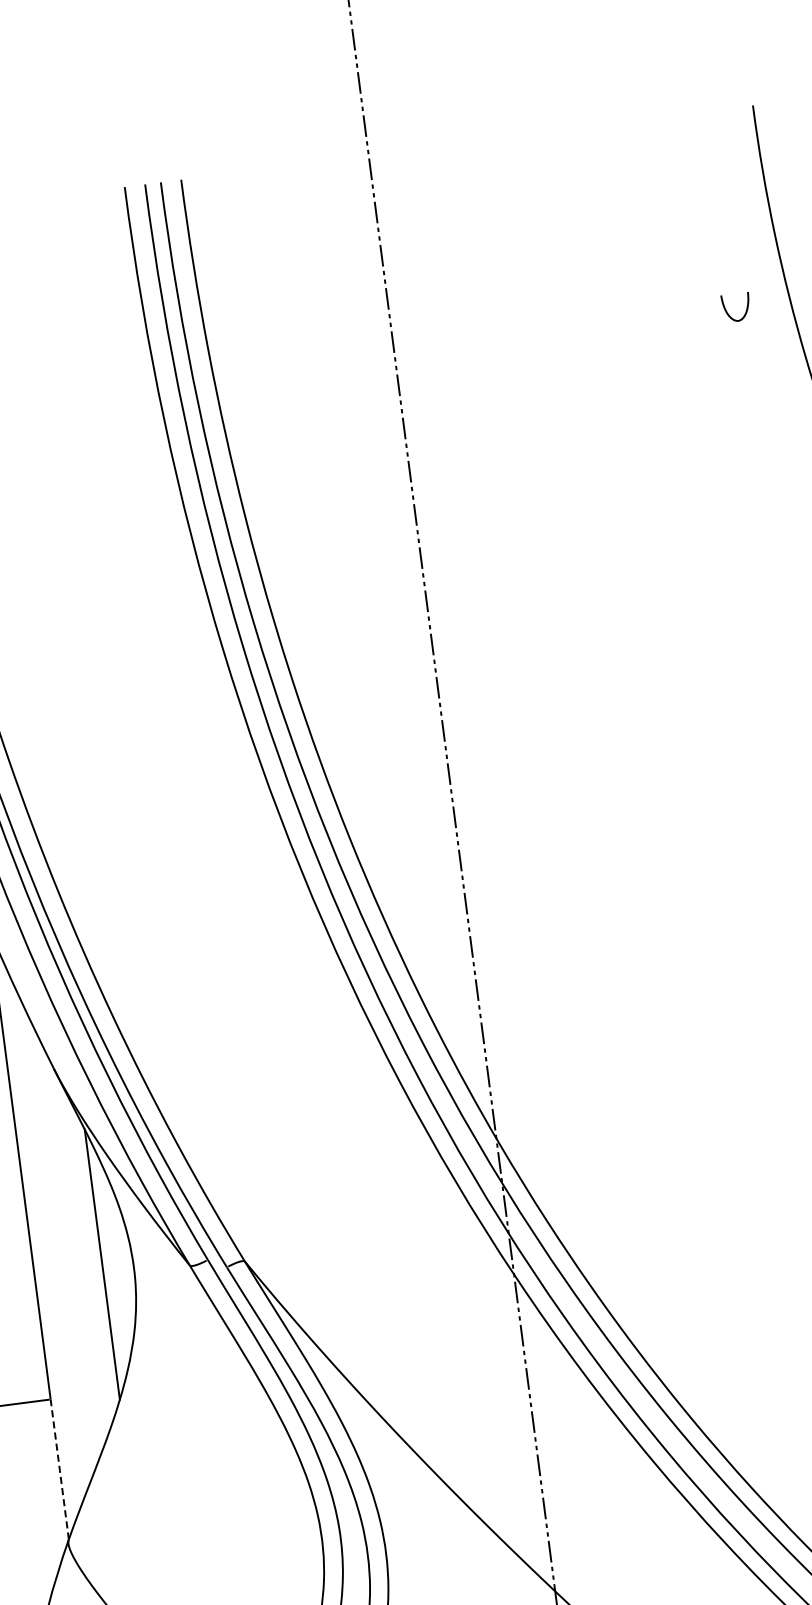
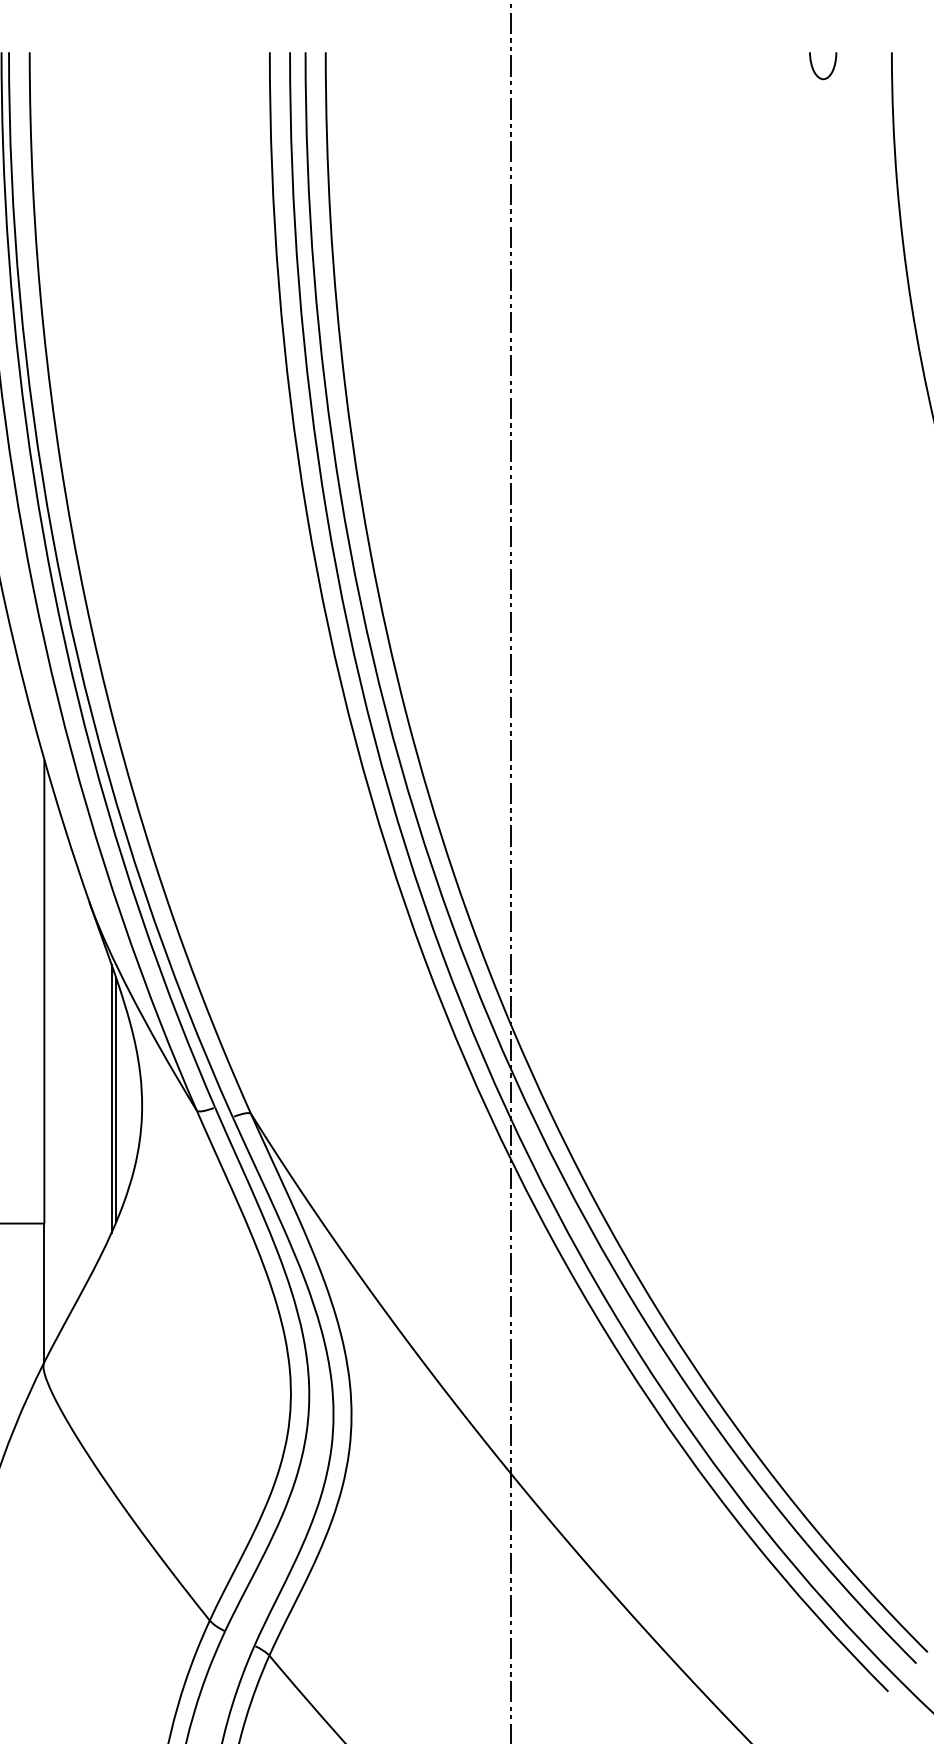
curve: (746, 308) -> (832, 68), moved
line: (107, 1264) -> (116, 1099), added
line: (59, 1469) -> (44, 1292), dashed -> solid

